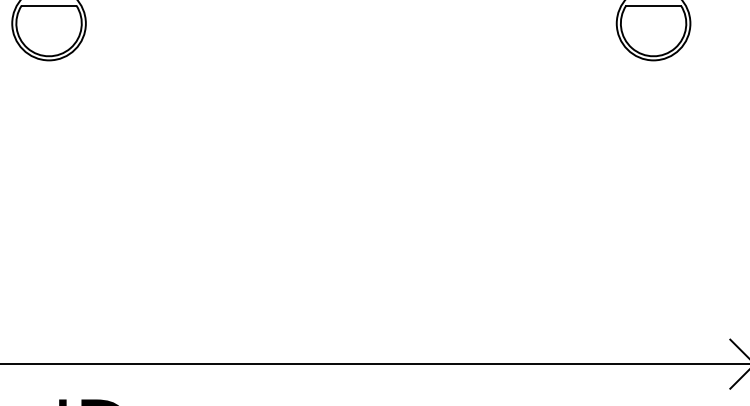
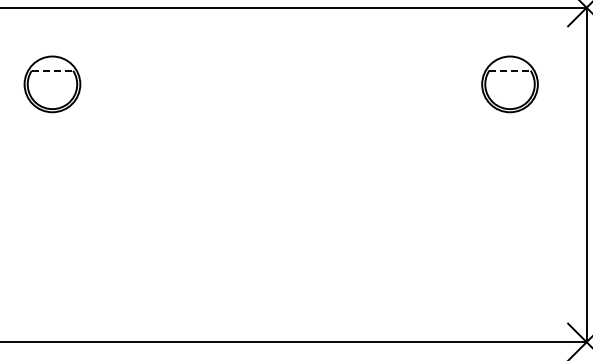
line: (49, 5) -> (52, 70), solid -> dashed
line: (654, 5) -> (510, 70), solid -> dashed

